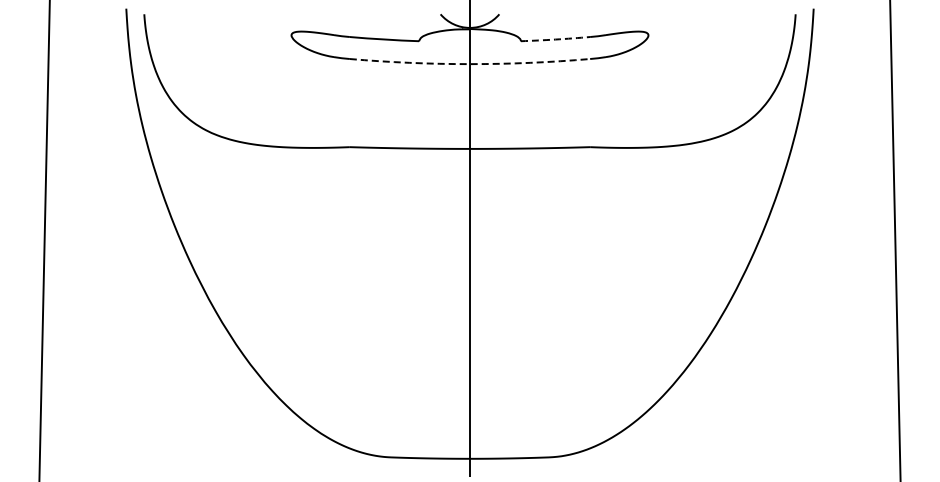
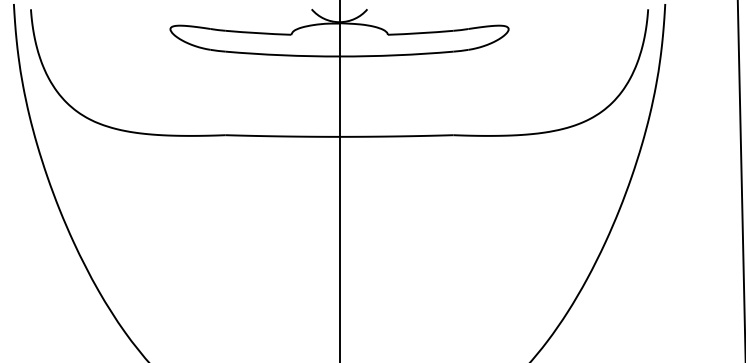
arc: (555, 39) -> (420, 33), dashed -> solid
arc: (469, 64) -> (339, 56), dashed -> solid

